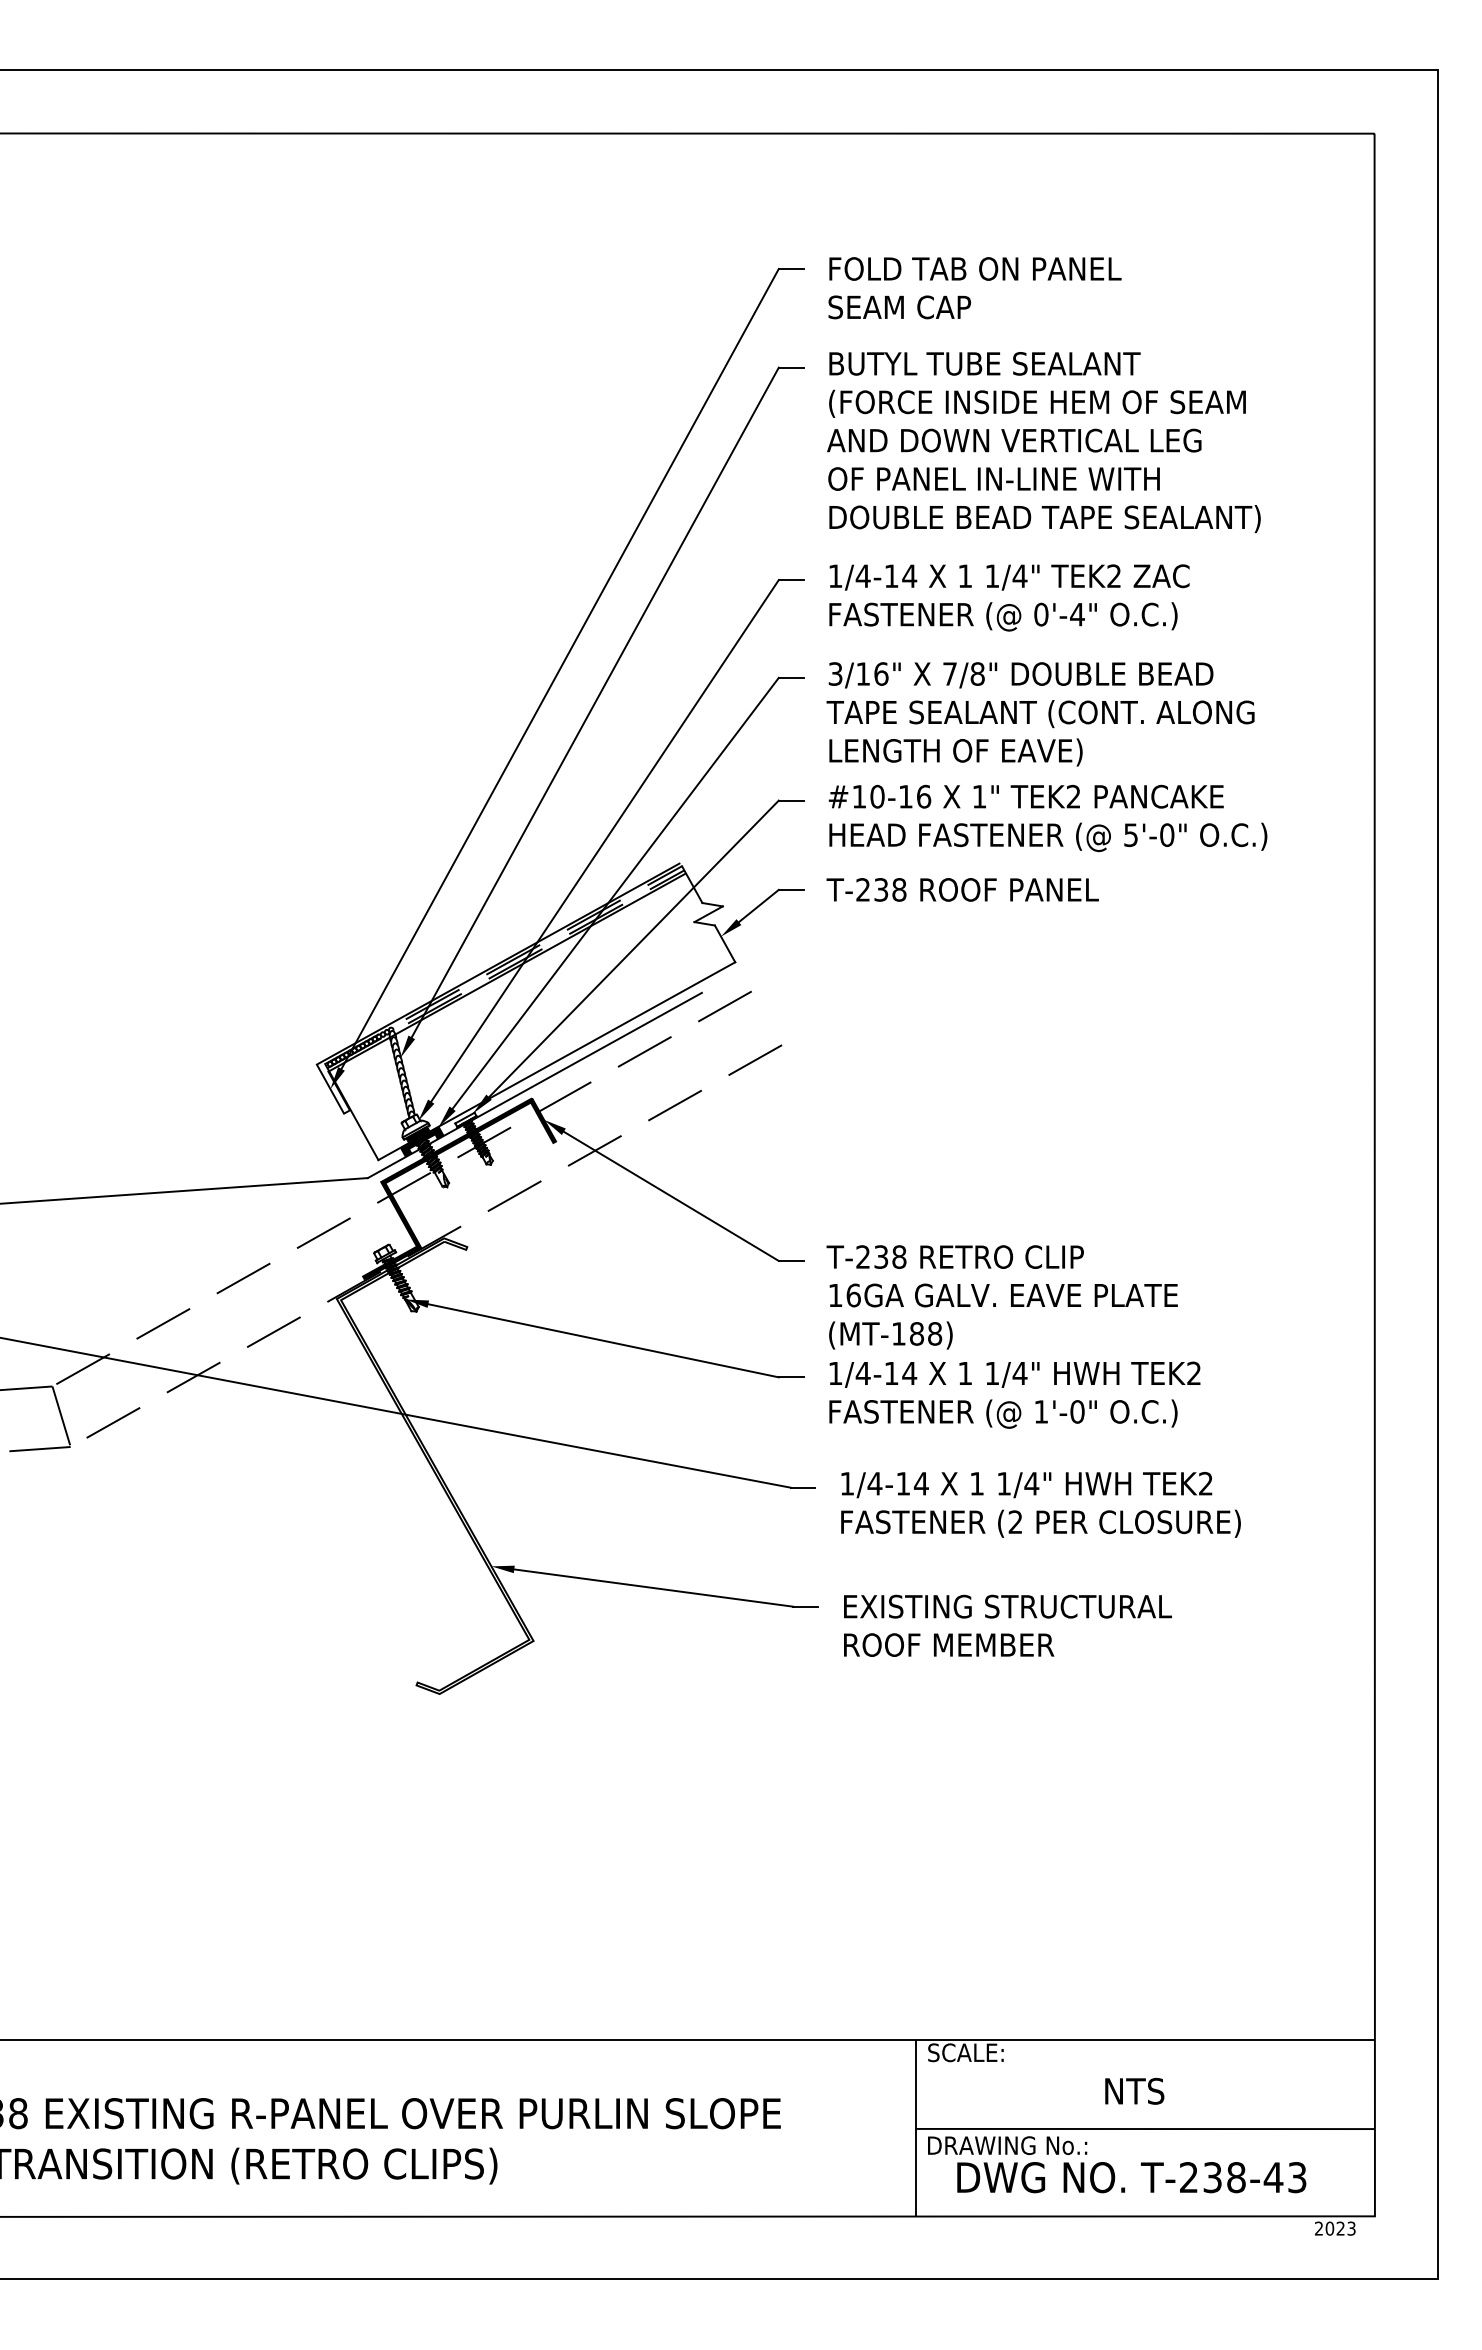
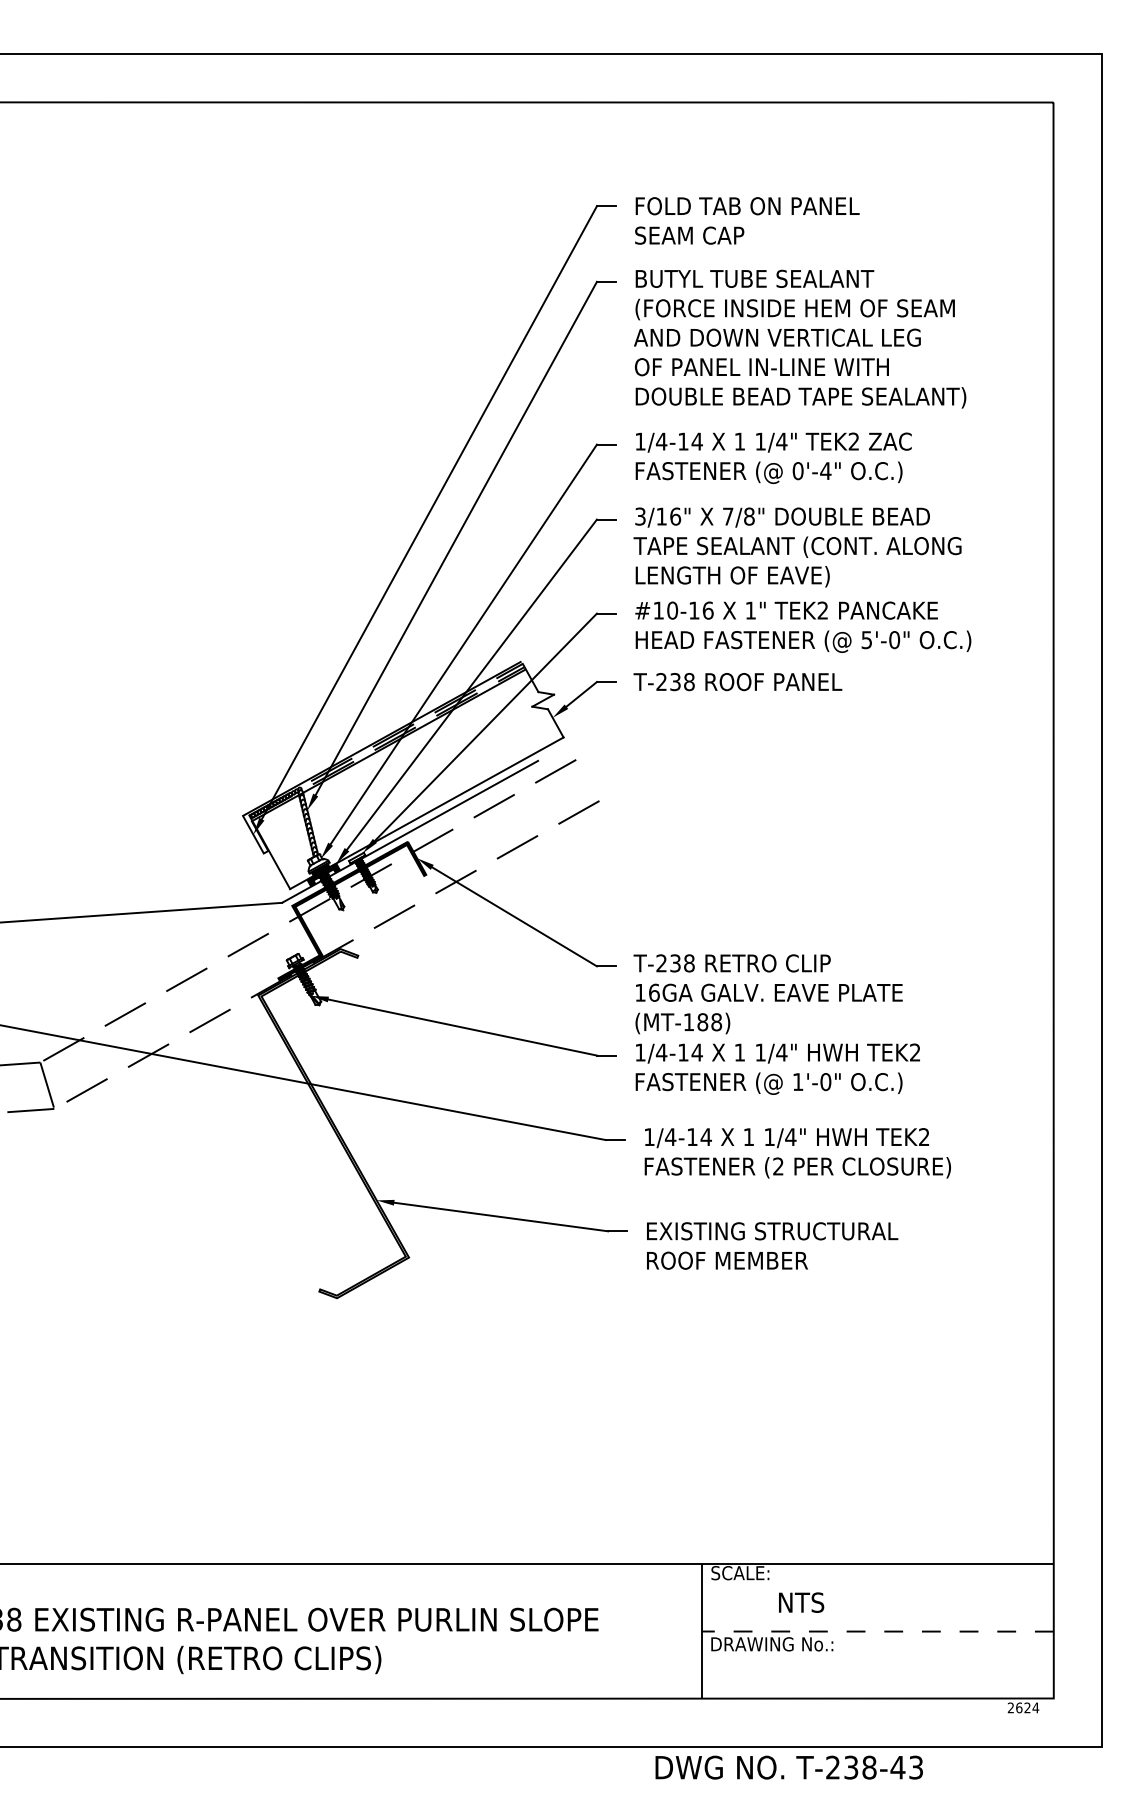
text: (1134, 2090) -> (801, 1602), moved
line: (1145, 2129) -> (877, 1631), solid -> dashed
text: (1131, 2177) -> (789, 1767), moved
text: (1340, 2228) -> (1027, 1707), 2023 -> 2624

